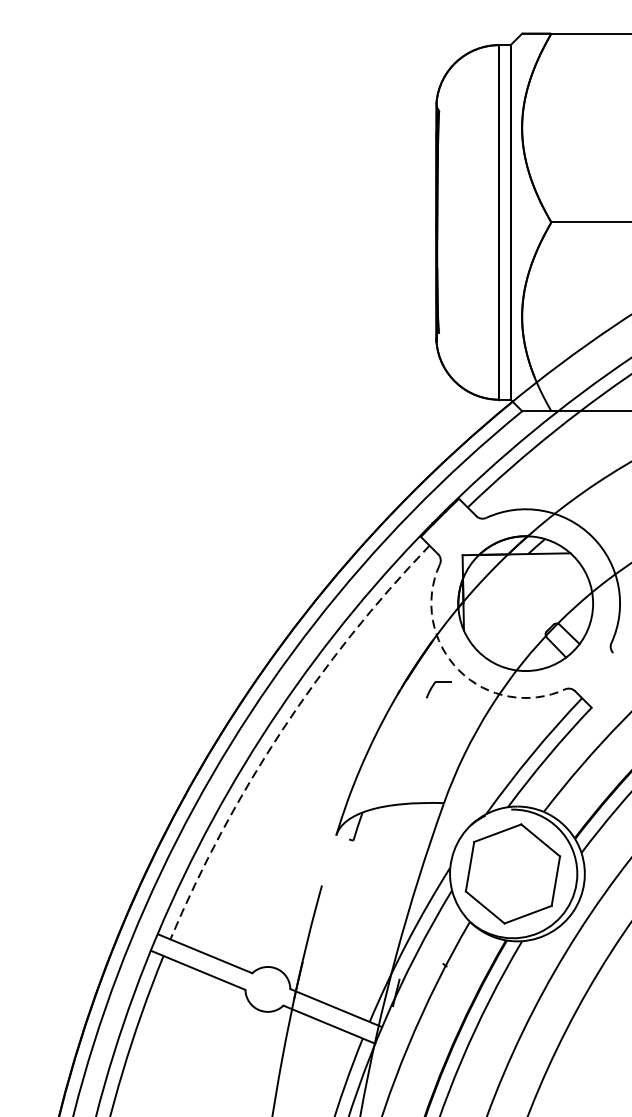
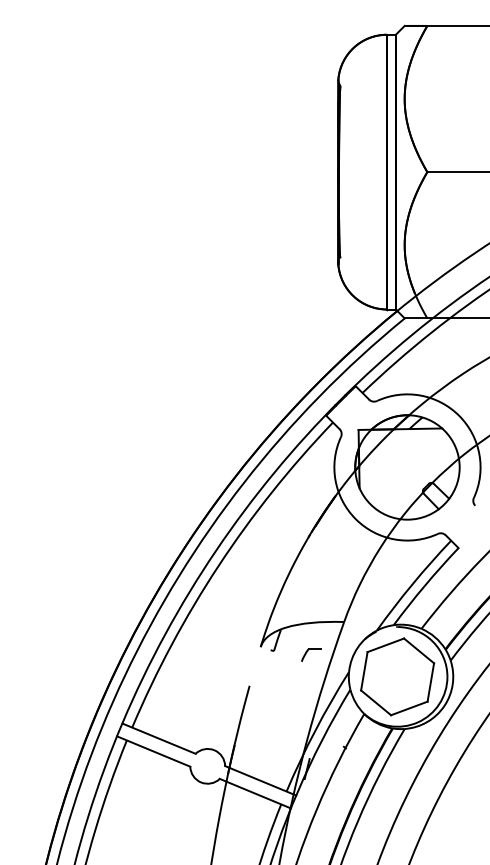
arc: (458, 670) -> (355, 519), dashed -> solid
part: (439, 688) -> (311, 654), moved
arc: (281, 730) -> (218, 565), dashed -> solid

